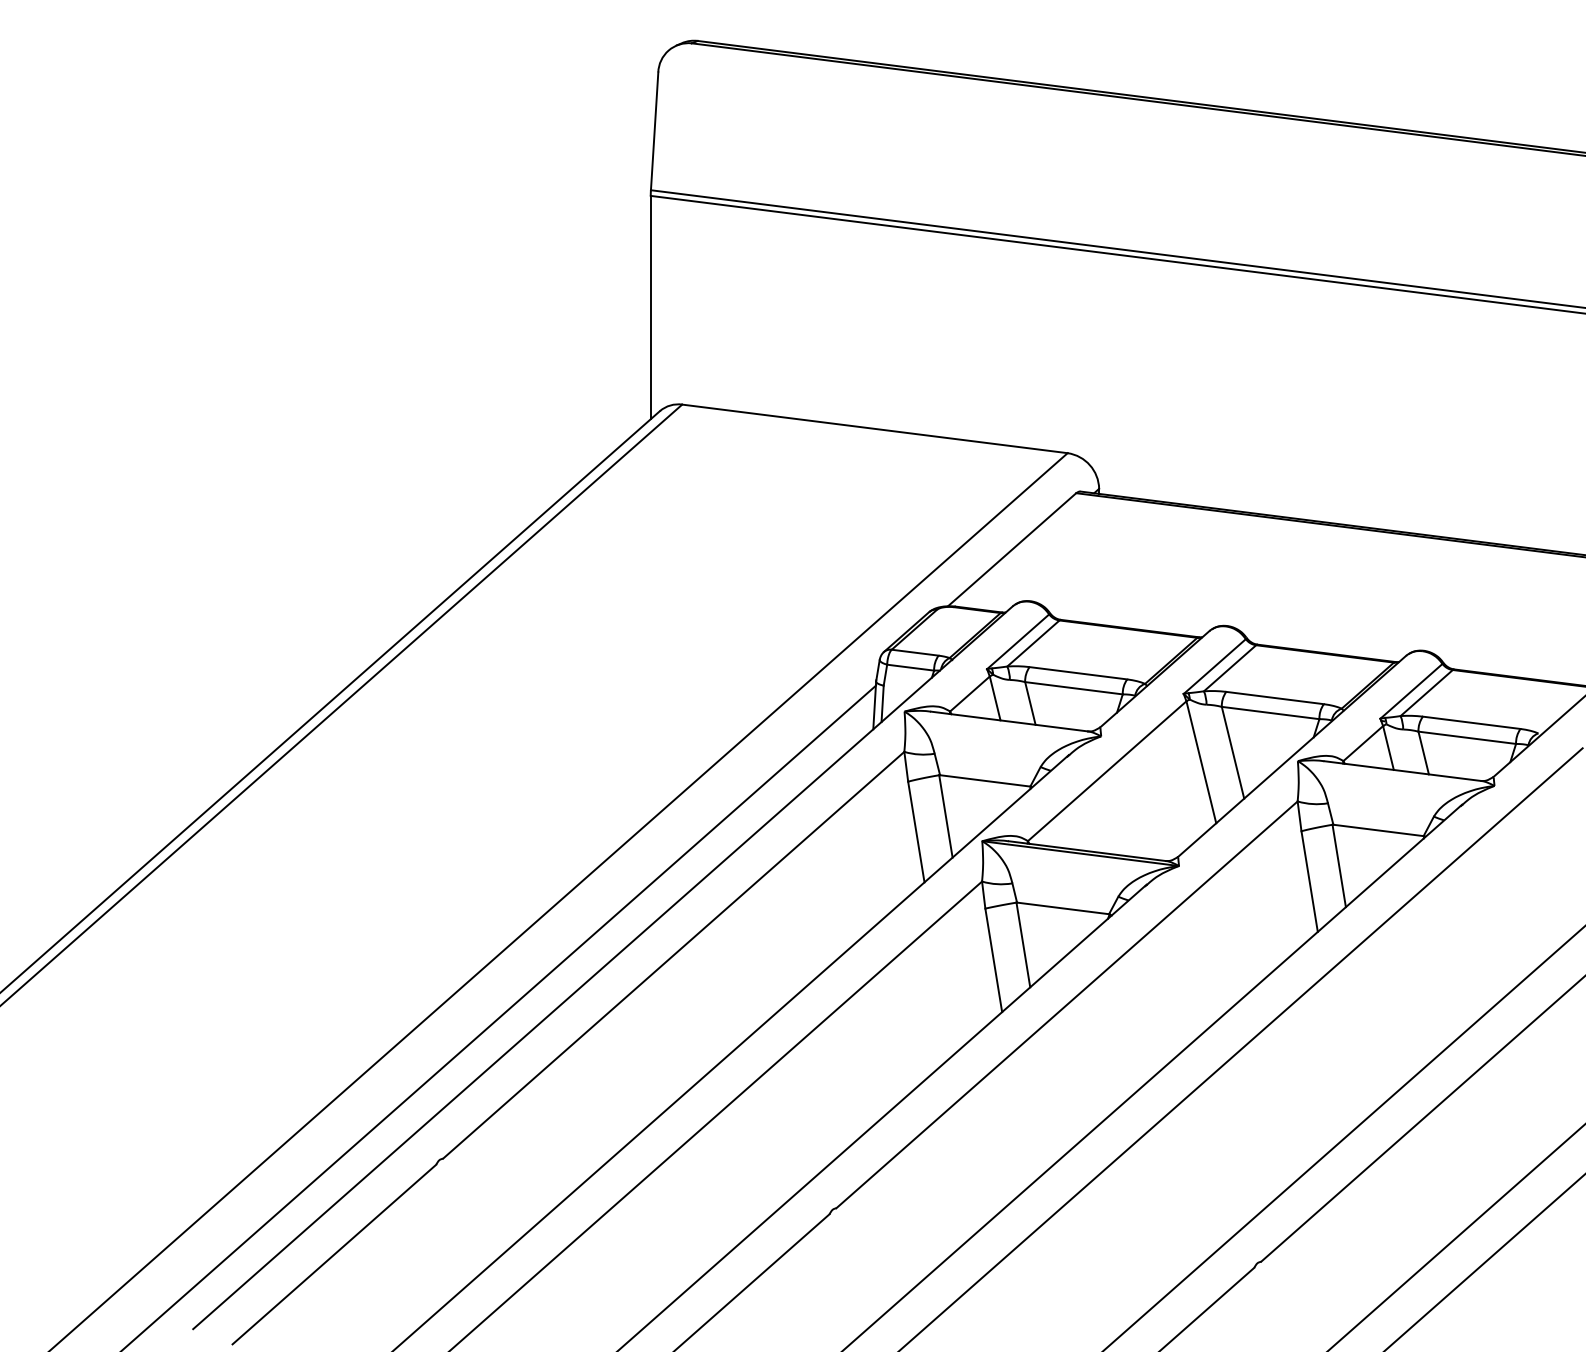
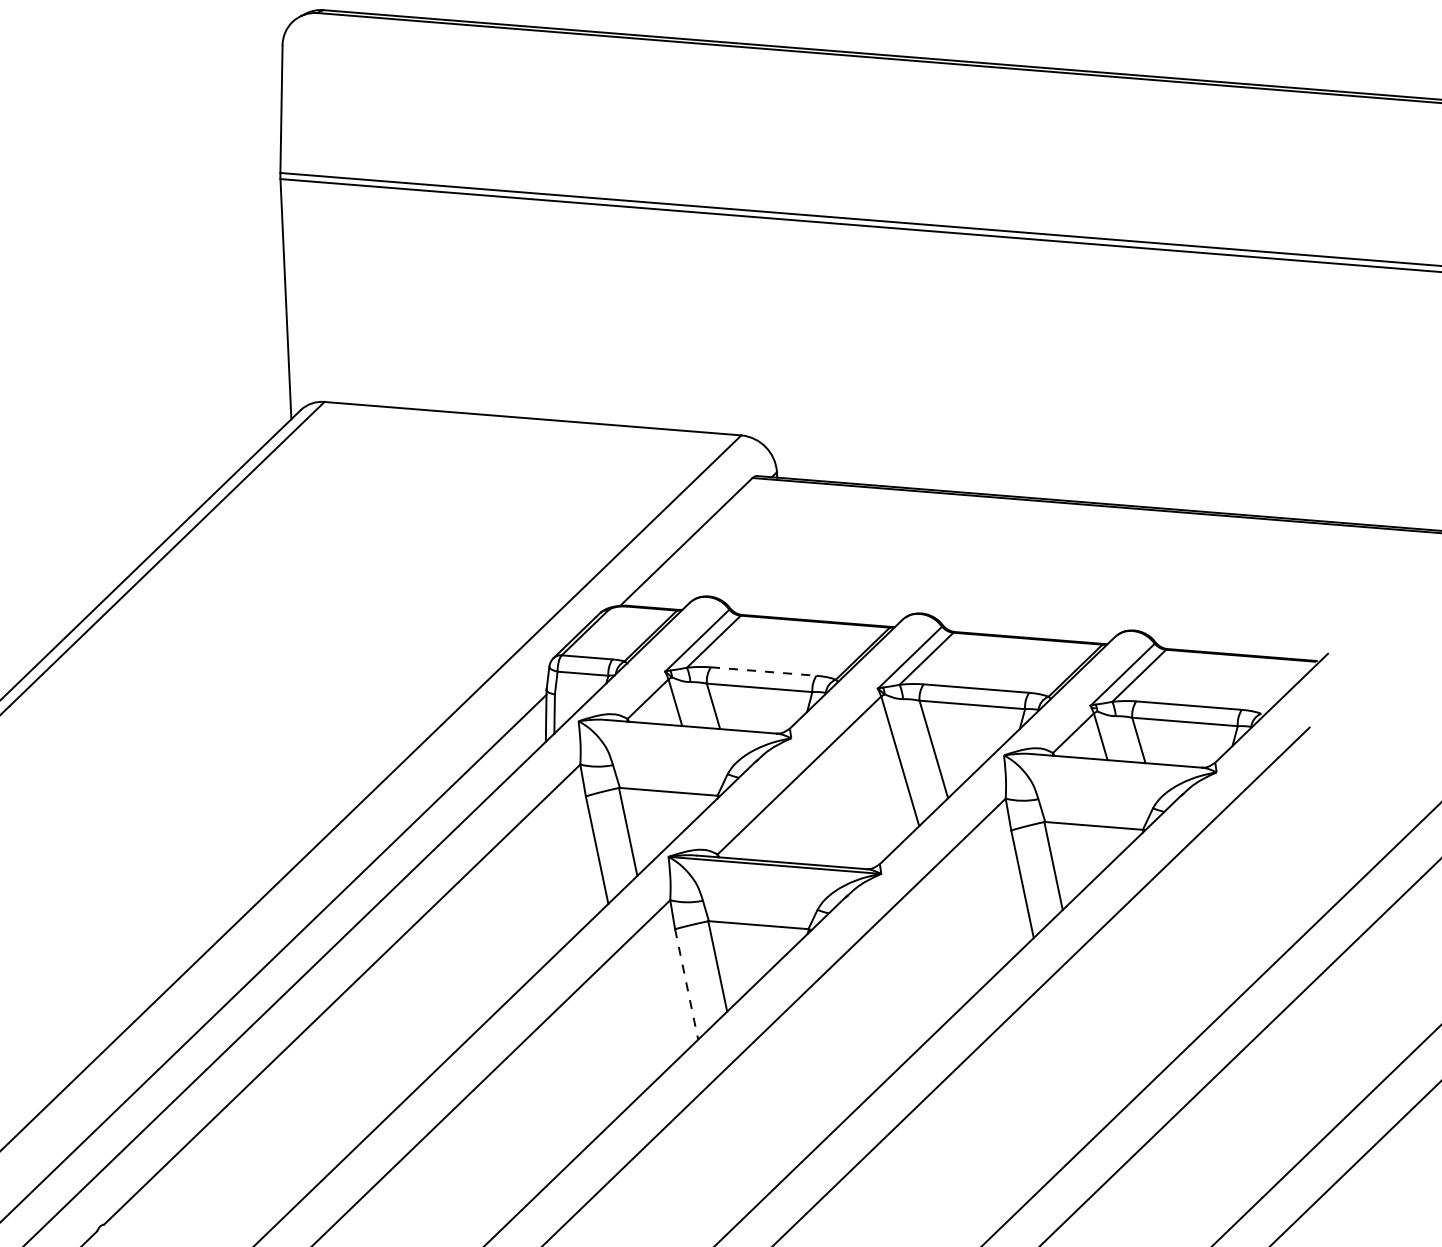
line: (1078, 673) -> (763, 671), solid -> dashed
line: (993, 960) -> (686, 984), solid -> dashed

